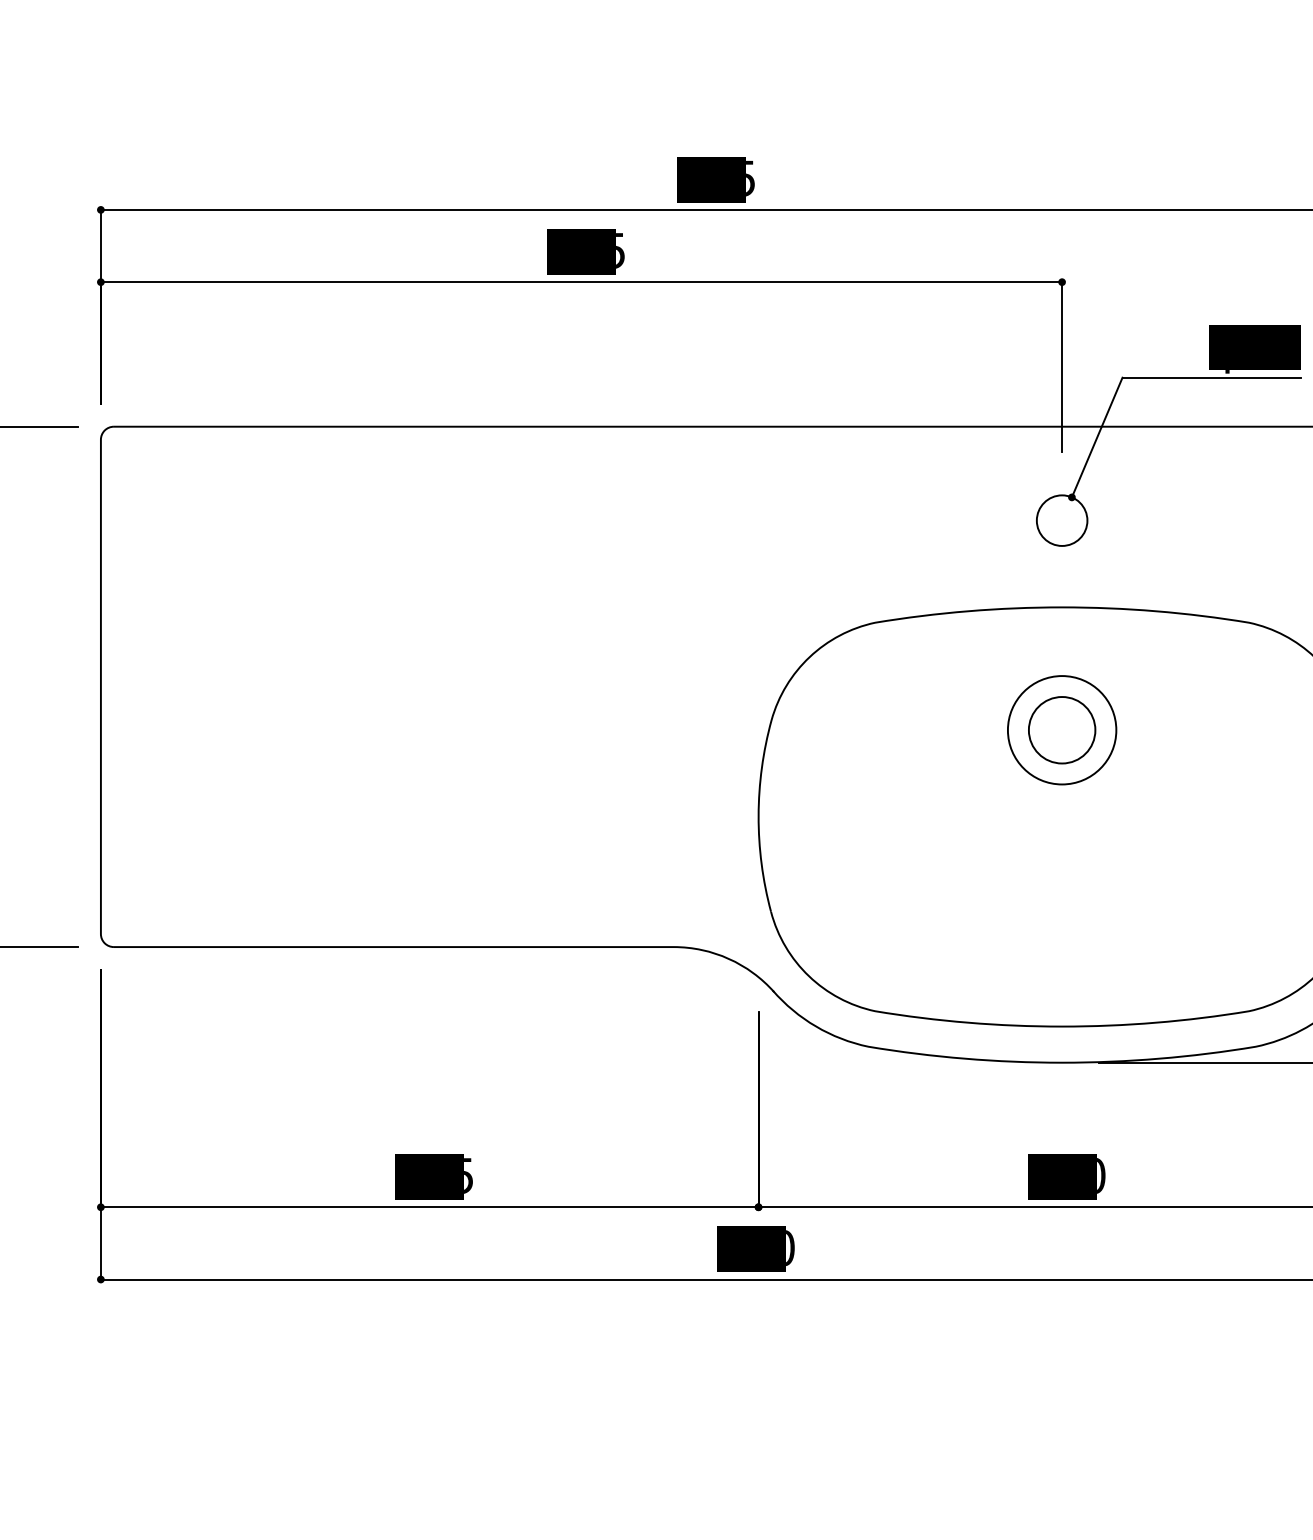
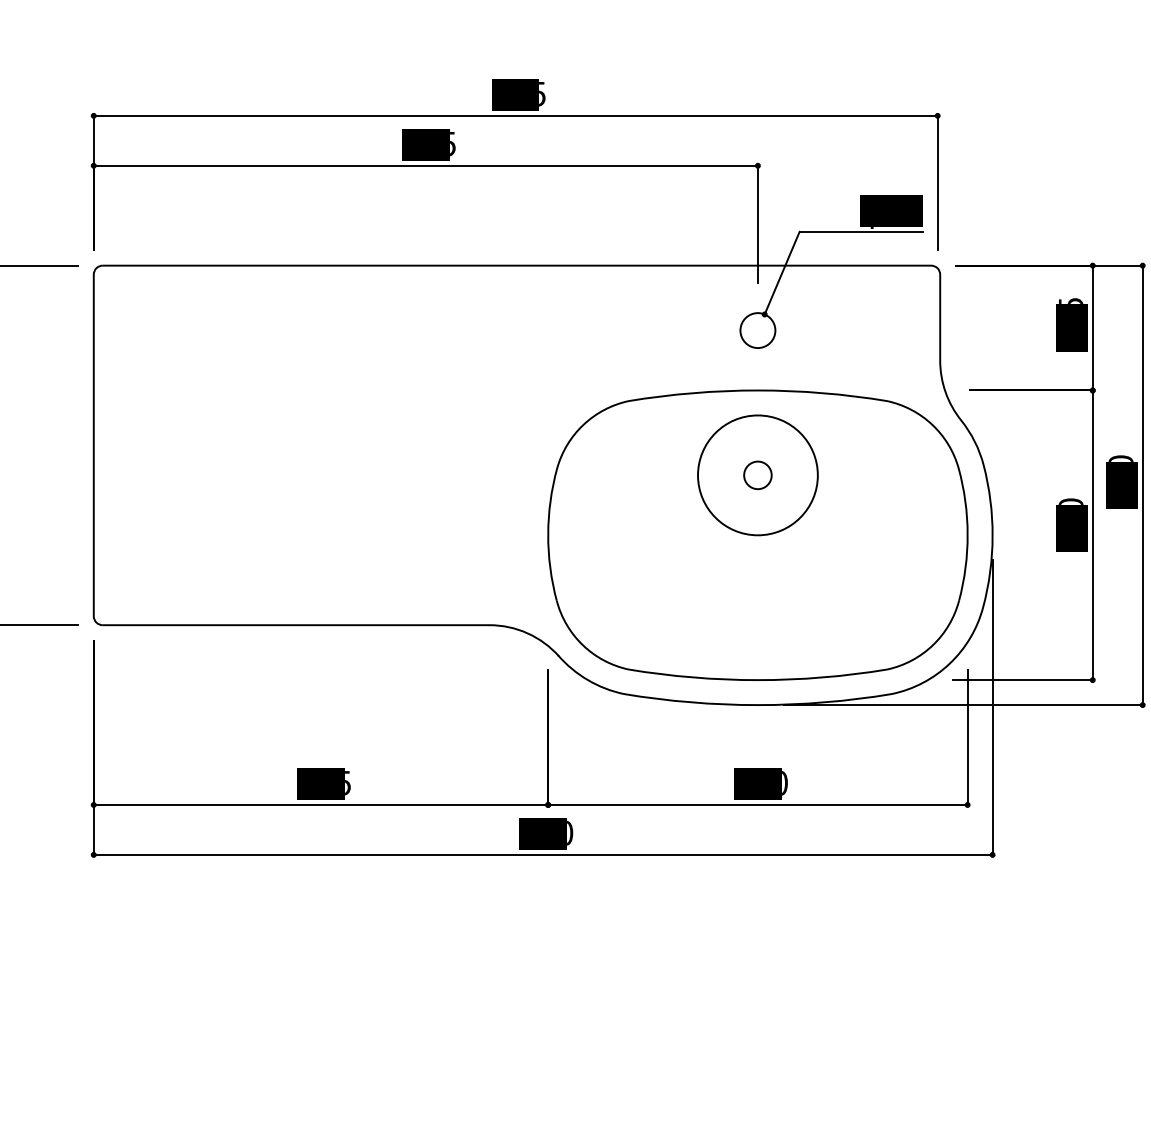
circle: (1061, 728) -> (757, 474), size x1.6
circle: (1061, 730) -> (757, 475), size x0.6

